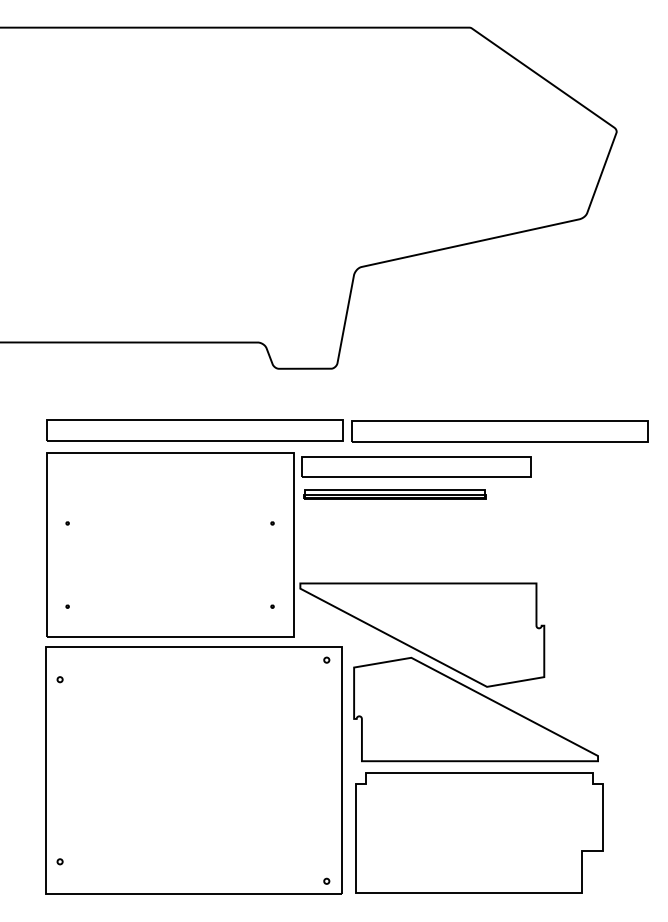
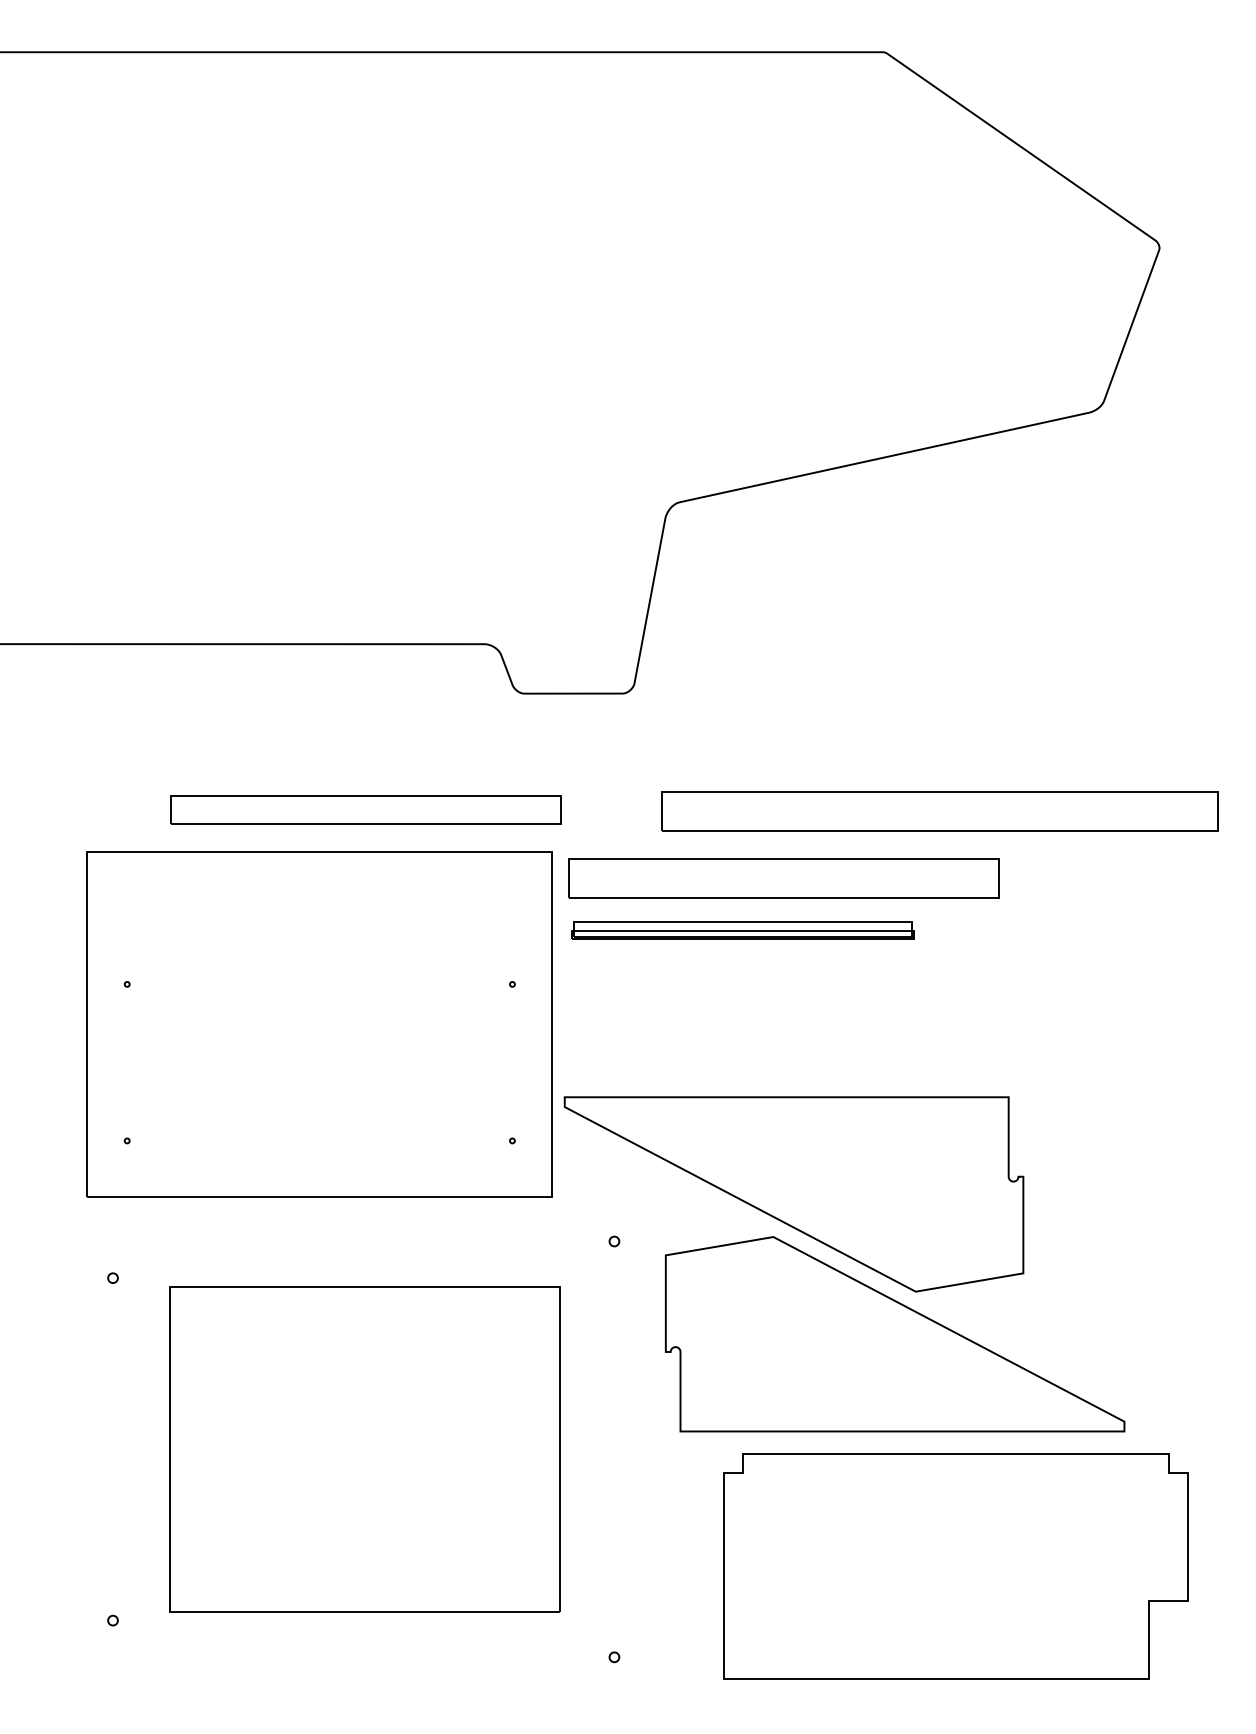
part: (194, 430) -> (365, 809), size x0.7
part: (193, 770) -> (363, 1448), size x0.7
part: (479, 832) -> (956, 1565), moved

